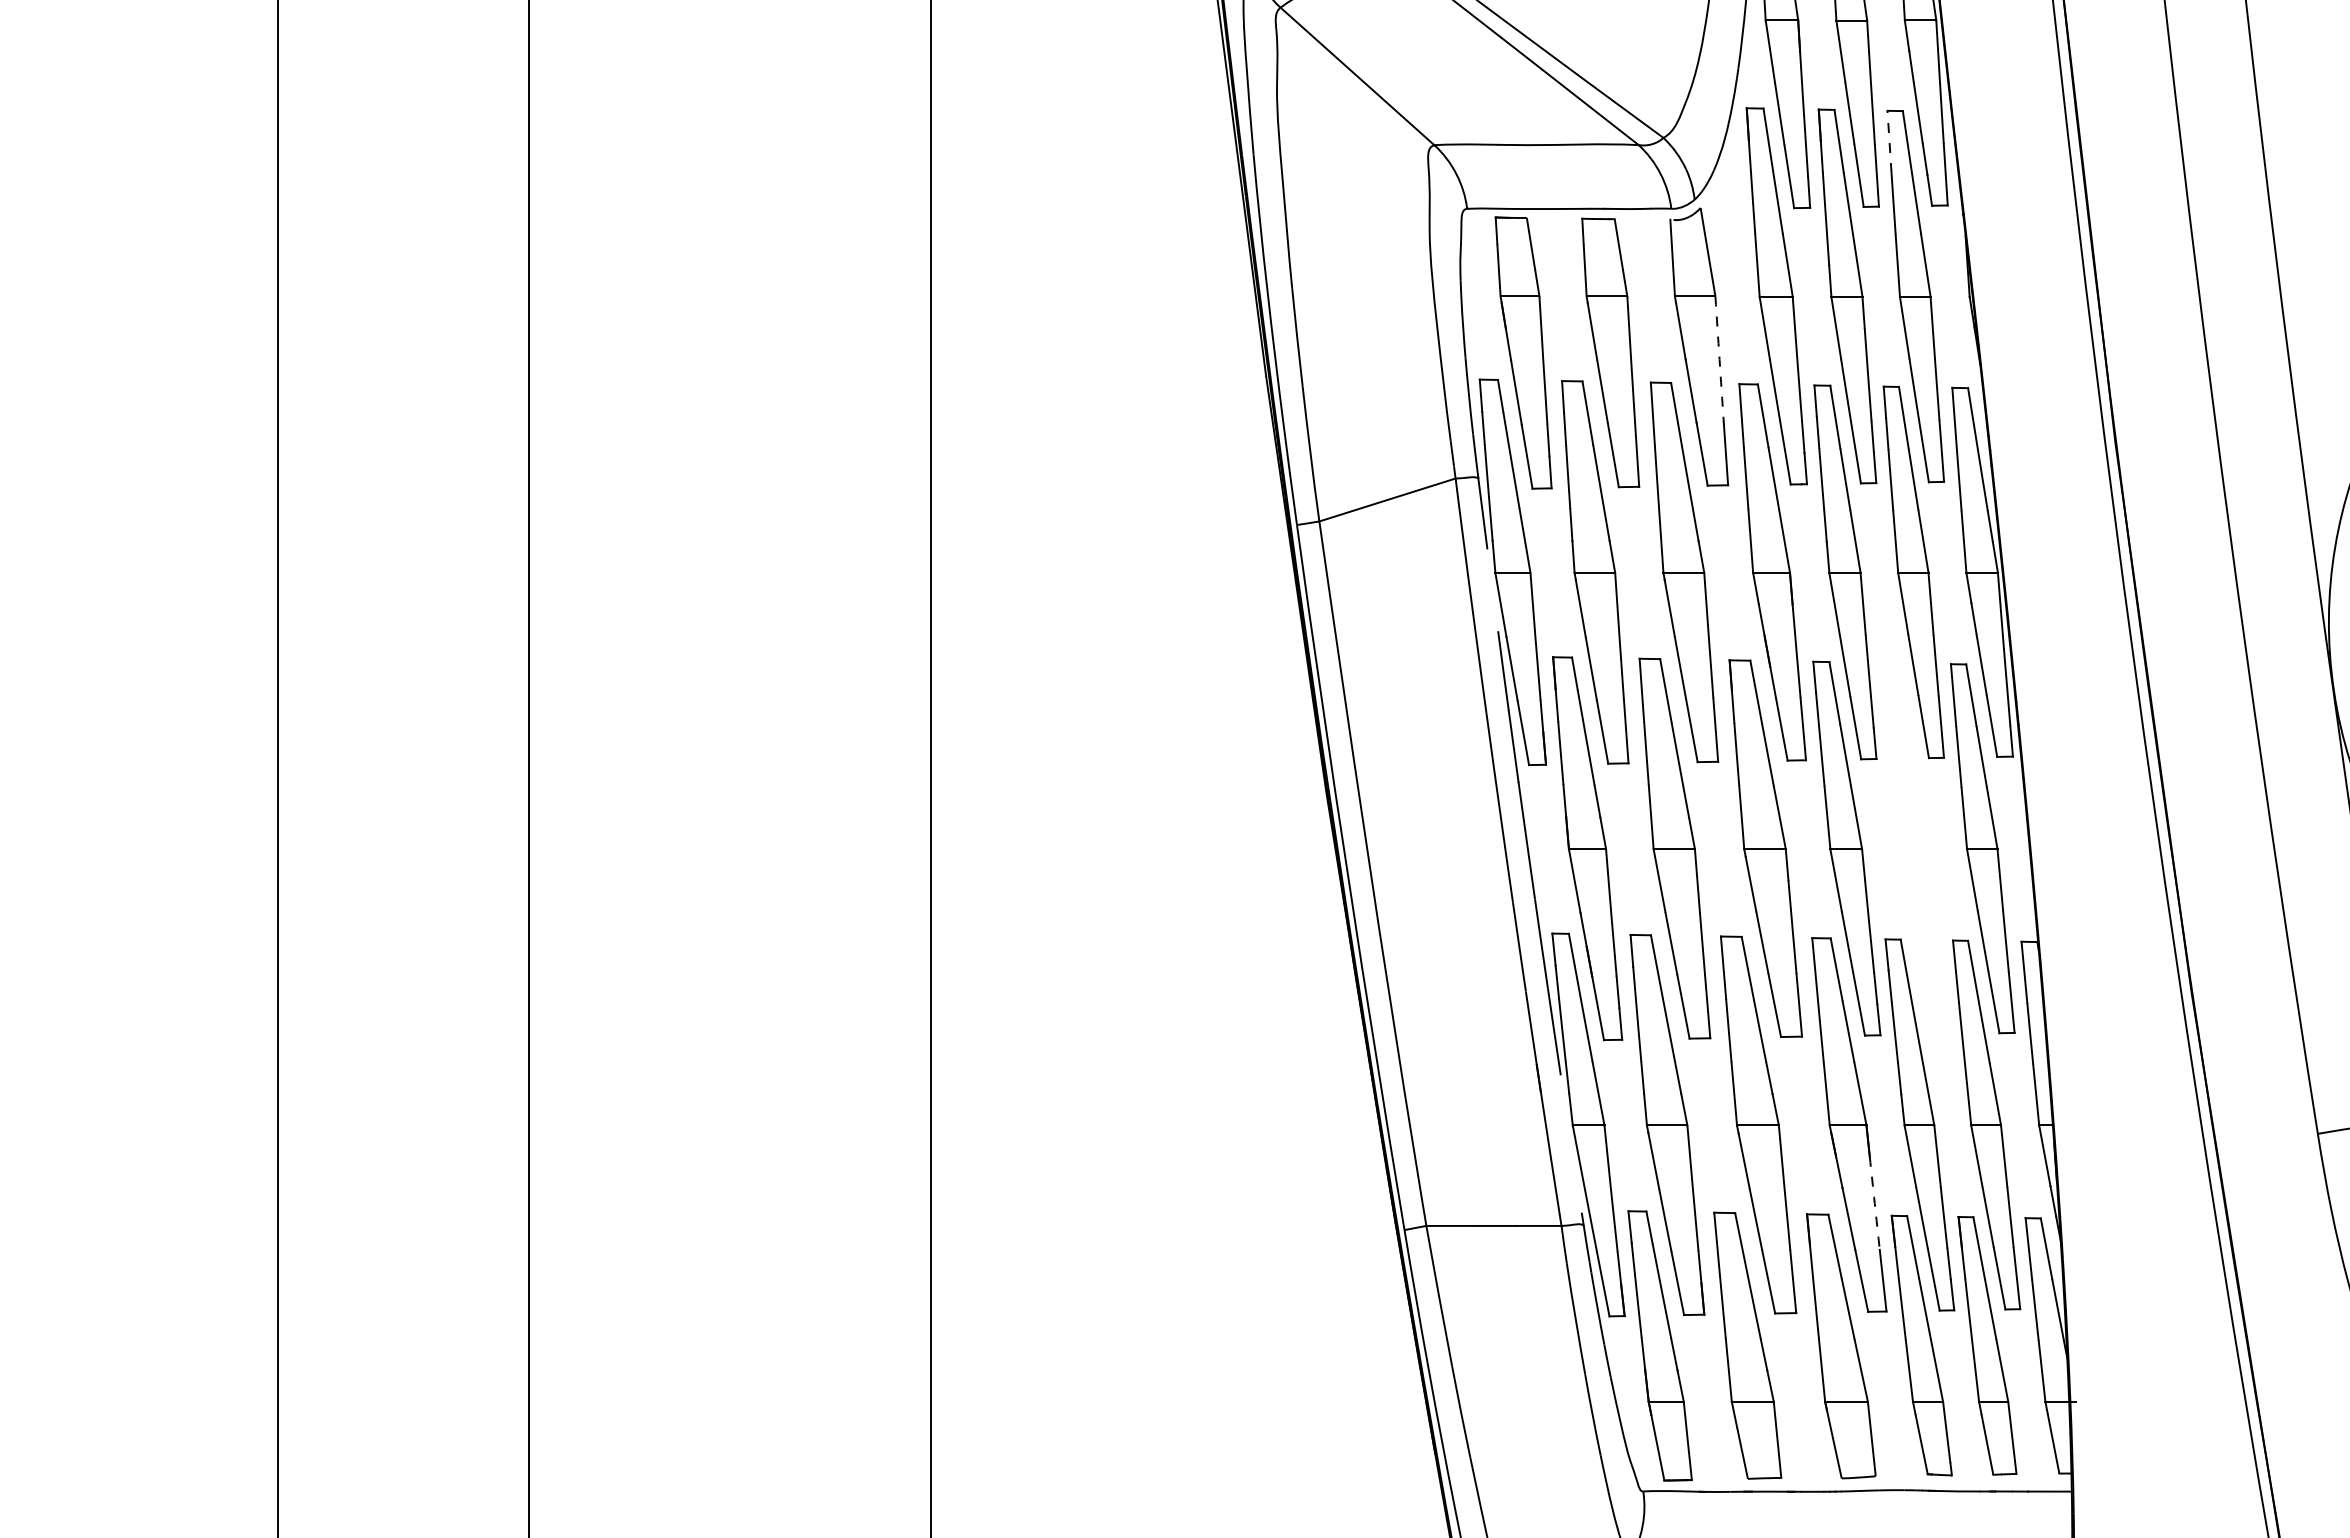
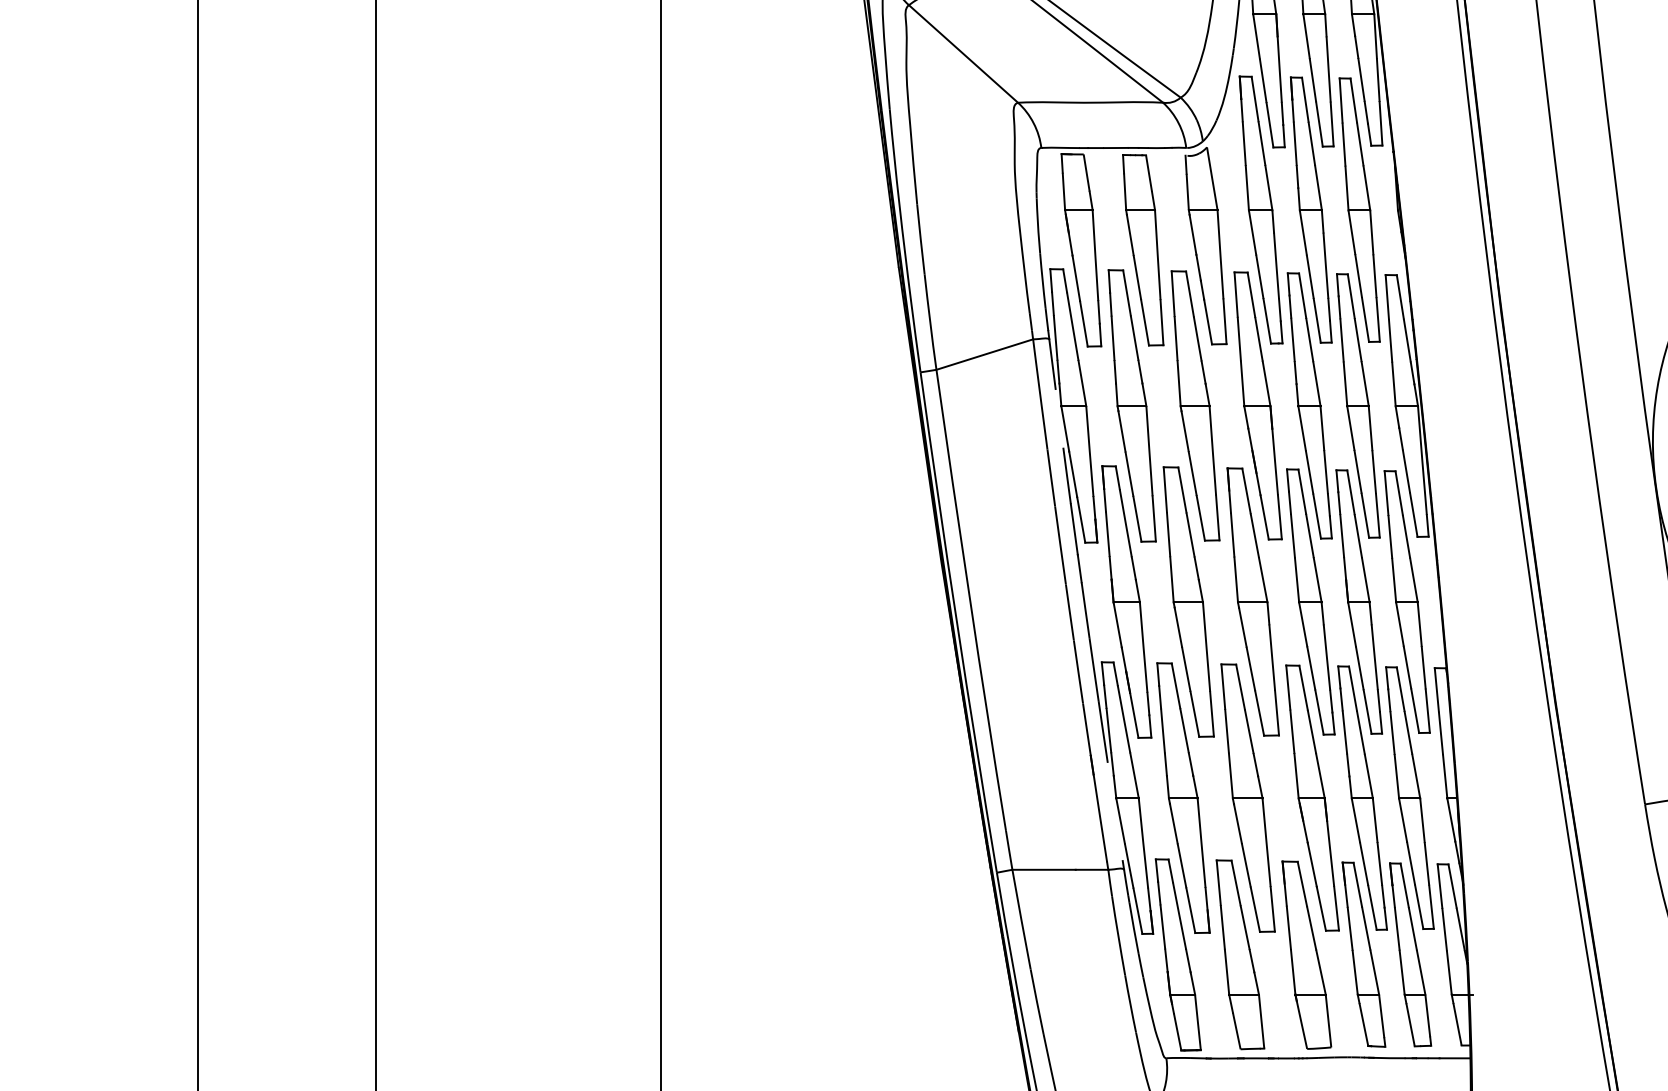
line: (1889, 141) -> (1341, 100), dashed -> solid
arc: (1719, 359) -> (1220, 254), dashed -> solid
part: (1915, 848) -> (1359, 601), added
arc: (1874, 1203) -> (1330, 853), dashed -> solid

